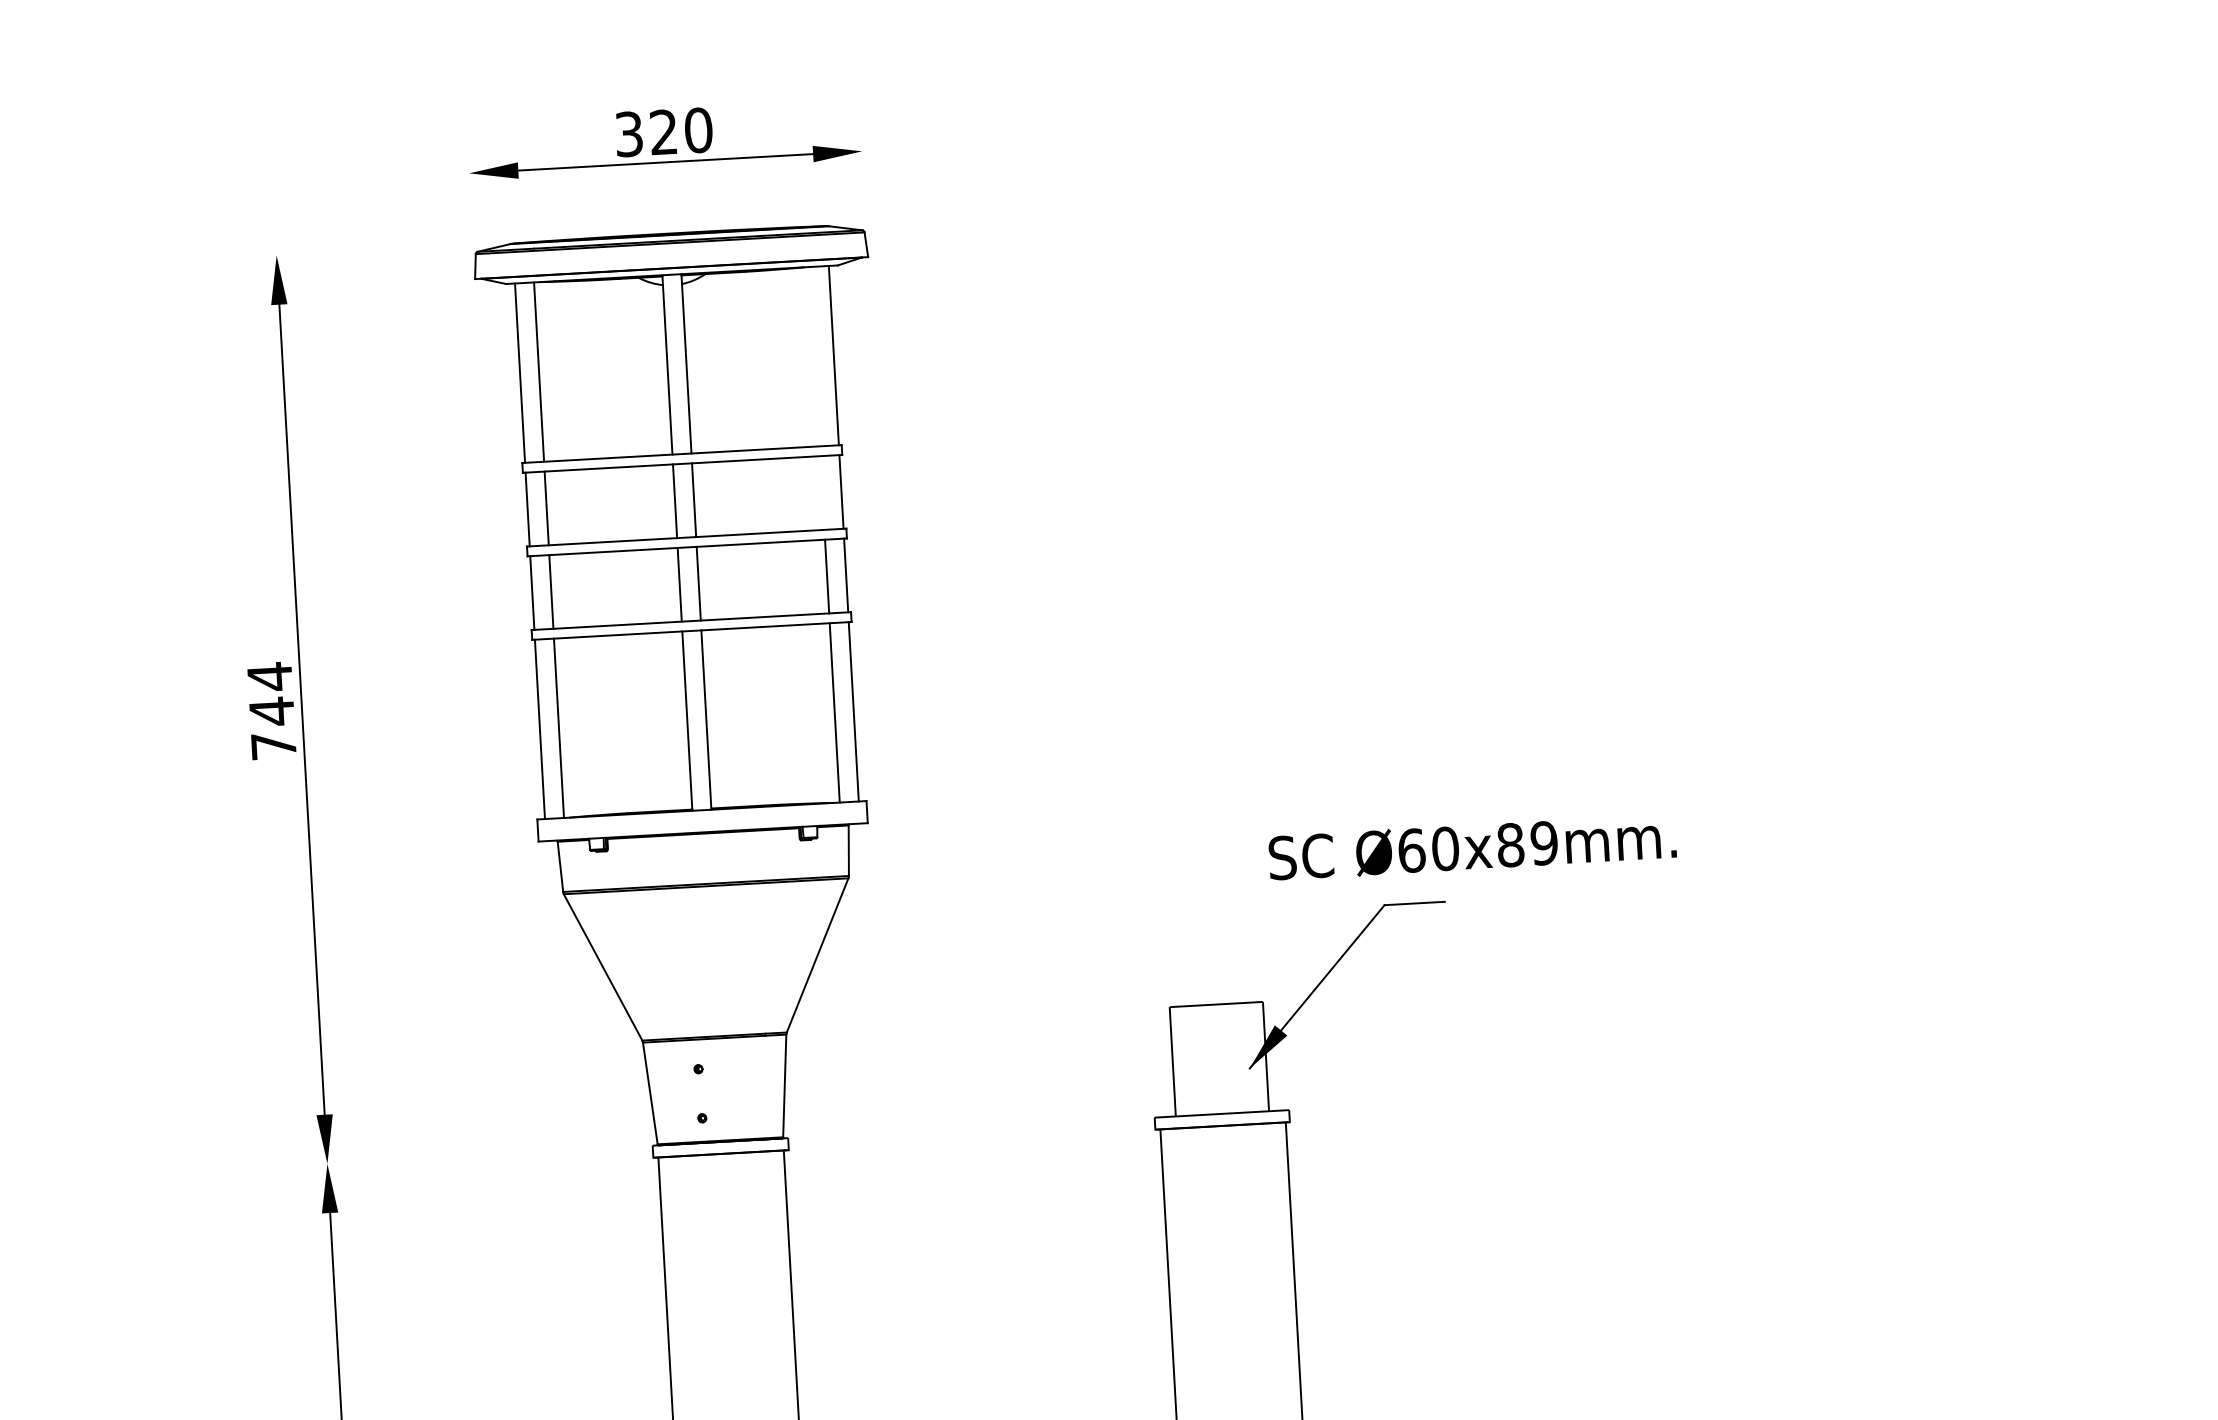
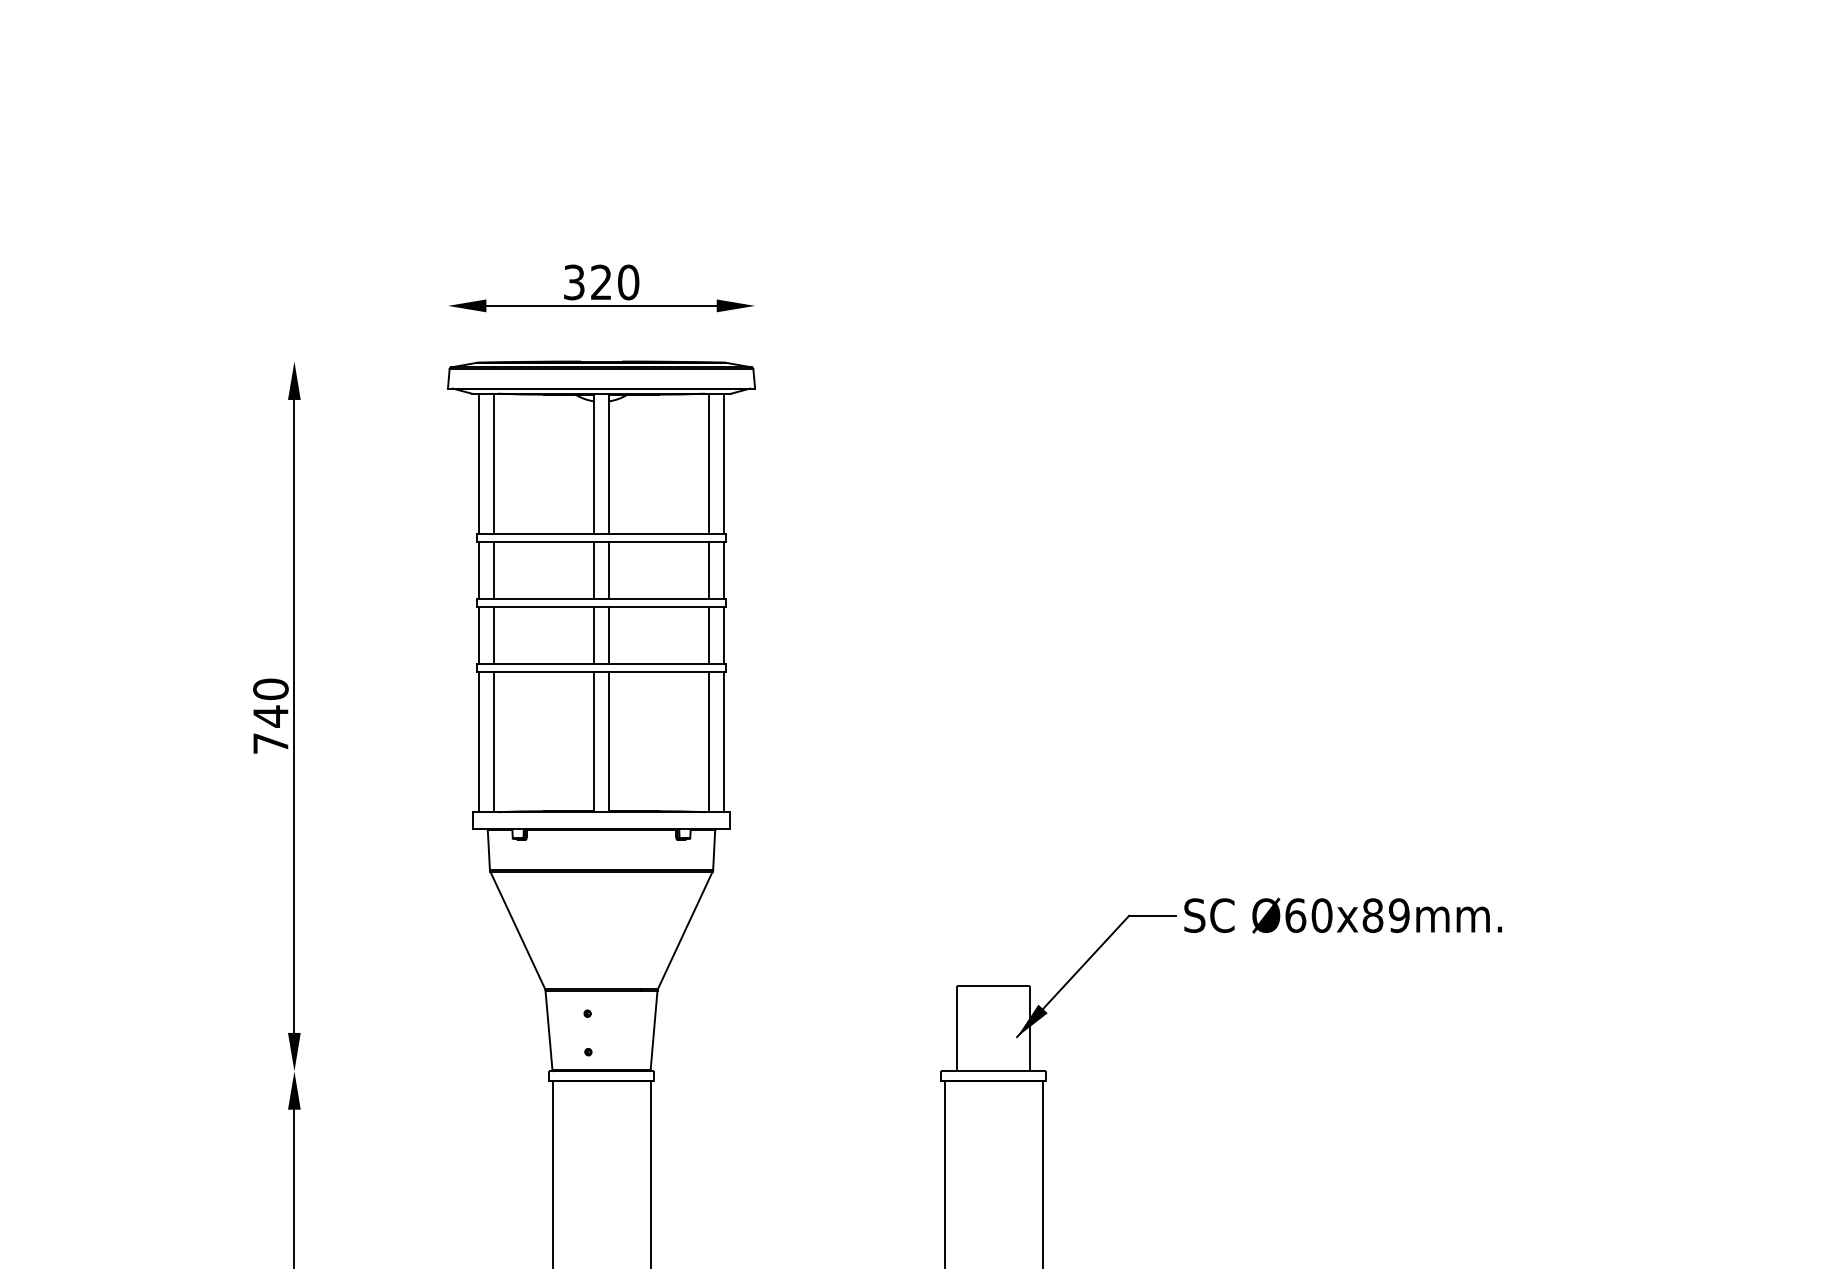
line: (815, 356) -> (709, 463), added
line: (822, 493) -> (709, 570), added
text: (269, 676) -> (270, 689), 744 -> 740
text: (1471, 847) -> (1342, 915), moved

